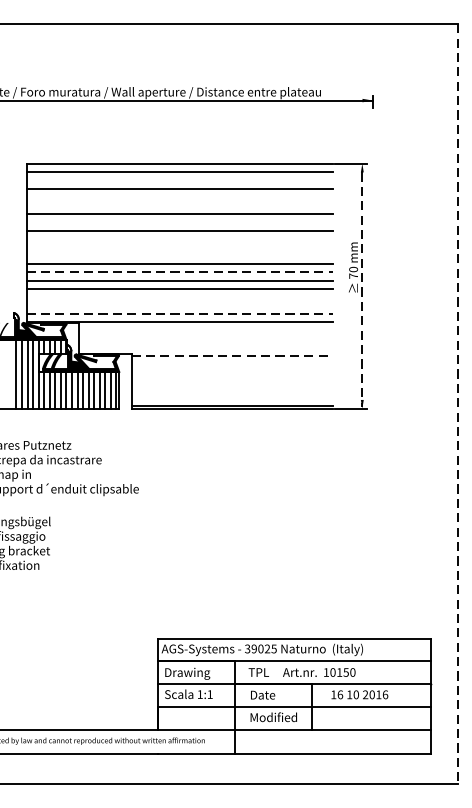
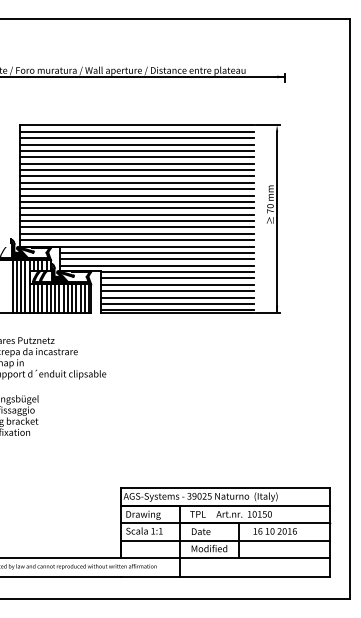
line: (179, 181) -> (137, 138), added
line: (179, 196) -> (137, 150), added
line: (179, 205) -> (137, 157), added
line: (179, 222) -> (137, 170), added
line: (179, 238) -> (137, 182), added
line: (179, 247) -> (137, 189), added
line: (179, 255) -> (137, 195), added
line: (179, 272) -> (137, 208), dashed -> solid
line: (362, 289) -> (277, 221), dashed -> solid
line: (179, 297) -> (137, 227), added
line: (179, 305) -> (137, 233), added
line: (179, 314) -> (137, 240), dashed -> solid
line: (205, 330) -> (157, 252), added
line: (205, 339) -> (157, 259), added
line: (205, 347) -> (157, 265), added
line: (232, 356) -> (177, 272), dashed -> solid
line: (232, 364) -> (177, 278), added
line: (232, 371) -> (177, 284), added
line: (232, 381) -> (177, 291), added
line: (232, 388) -> (177, 297), added
line: (232, 396) -> (177, 303), added
line: (458, 404) -> (350, 309), dashed -> solid

